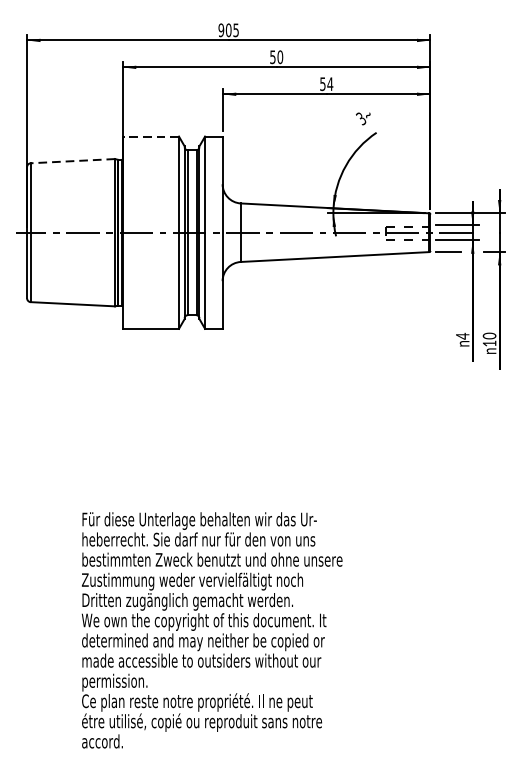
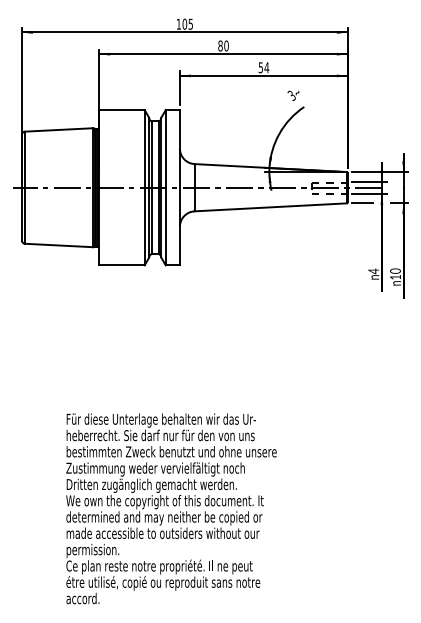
text: (220, 29) -> (178, 23), 905 -> 105
text: (272, 56) -> (220, 45), 50 -> 80
line: (151, 137) -> (122, 110), dashed -> solid
line: (72, 160) -> (58, 129), dashed -> solid

